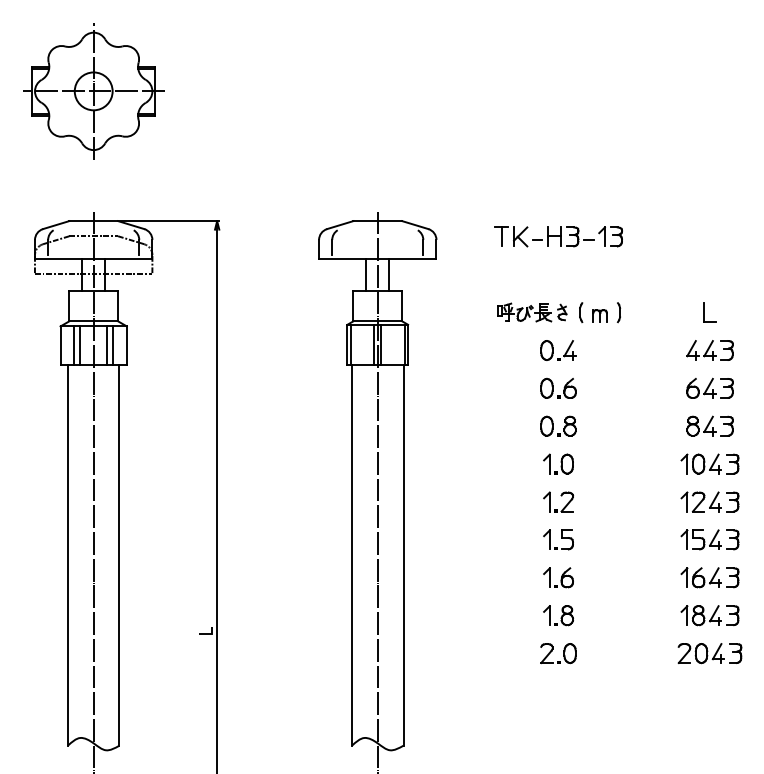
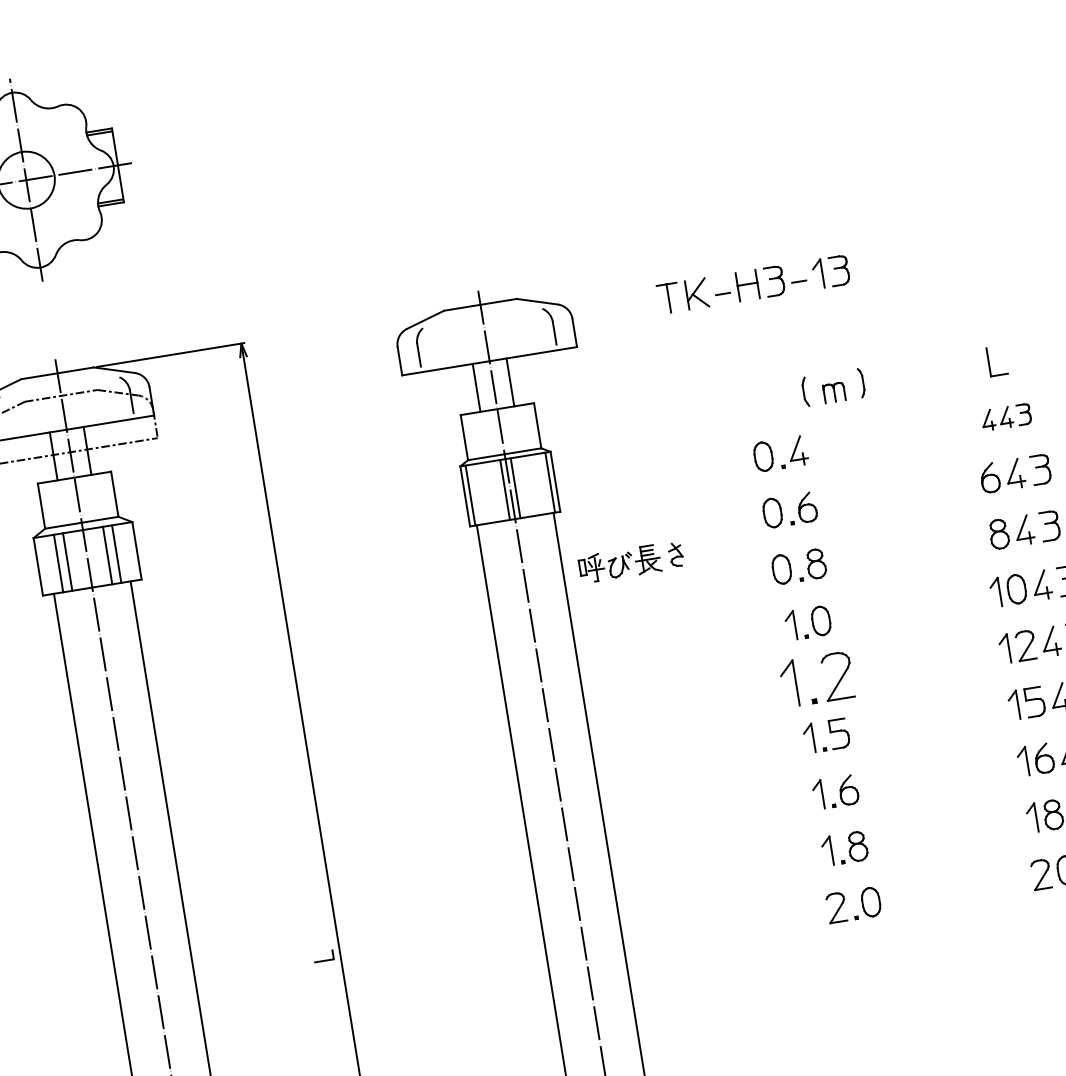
part: (532, 312) -> (631, 562), moved
part: (709, 350) -> (1005, 417), size x0.7
part: (558, 501) -> (817, 678), size x1.6

